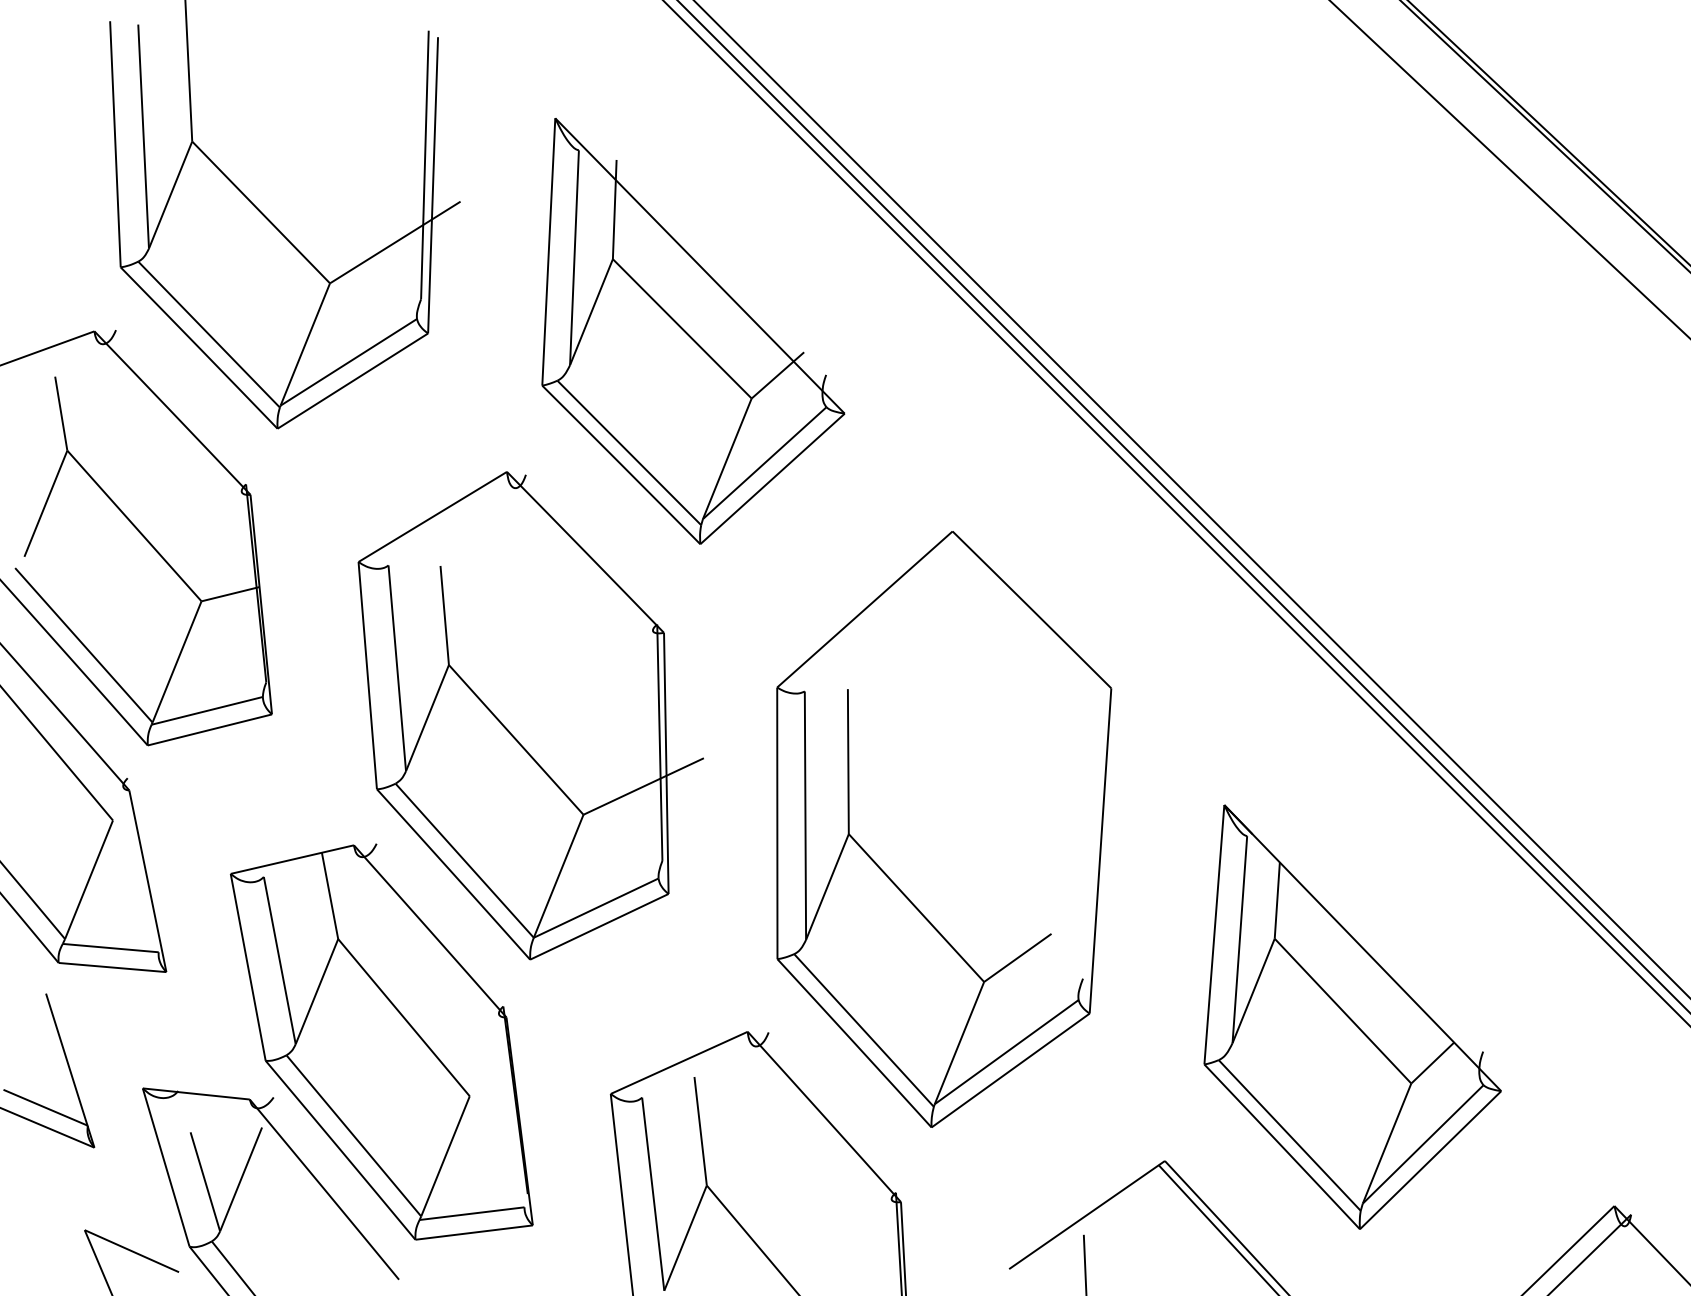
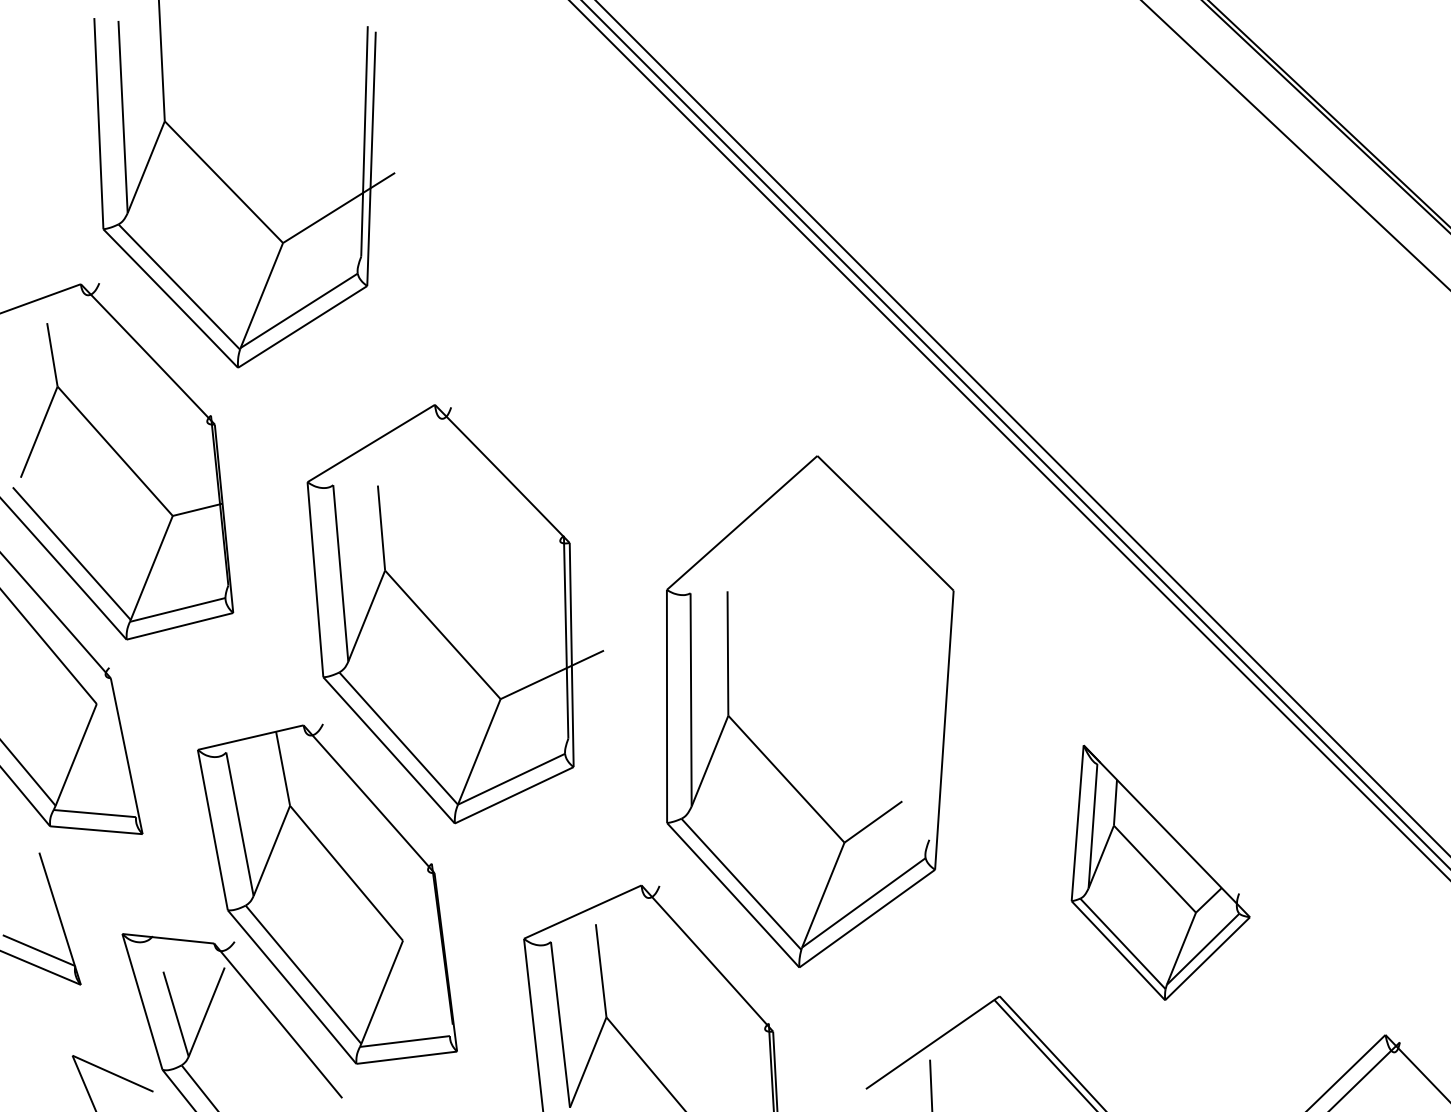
part: (693, 331) -> (595, 284), removed
part: (1352, 1016) -> (1160, 872), size x0.7

